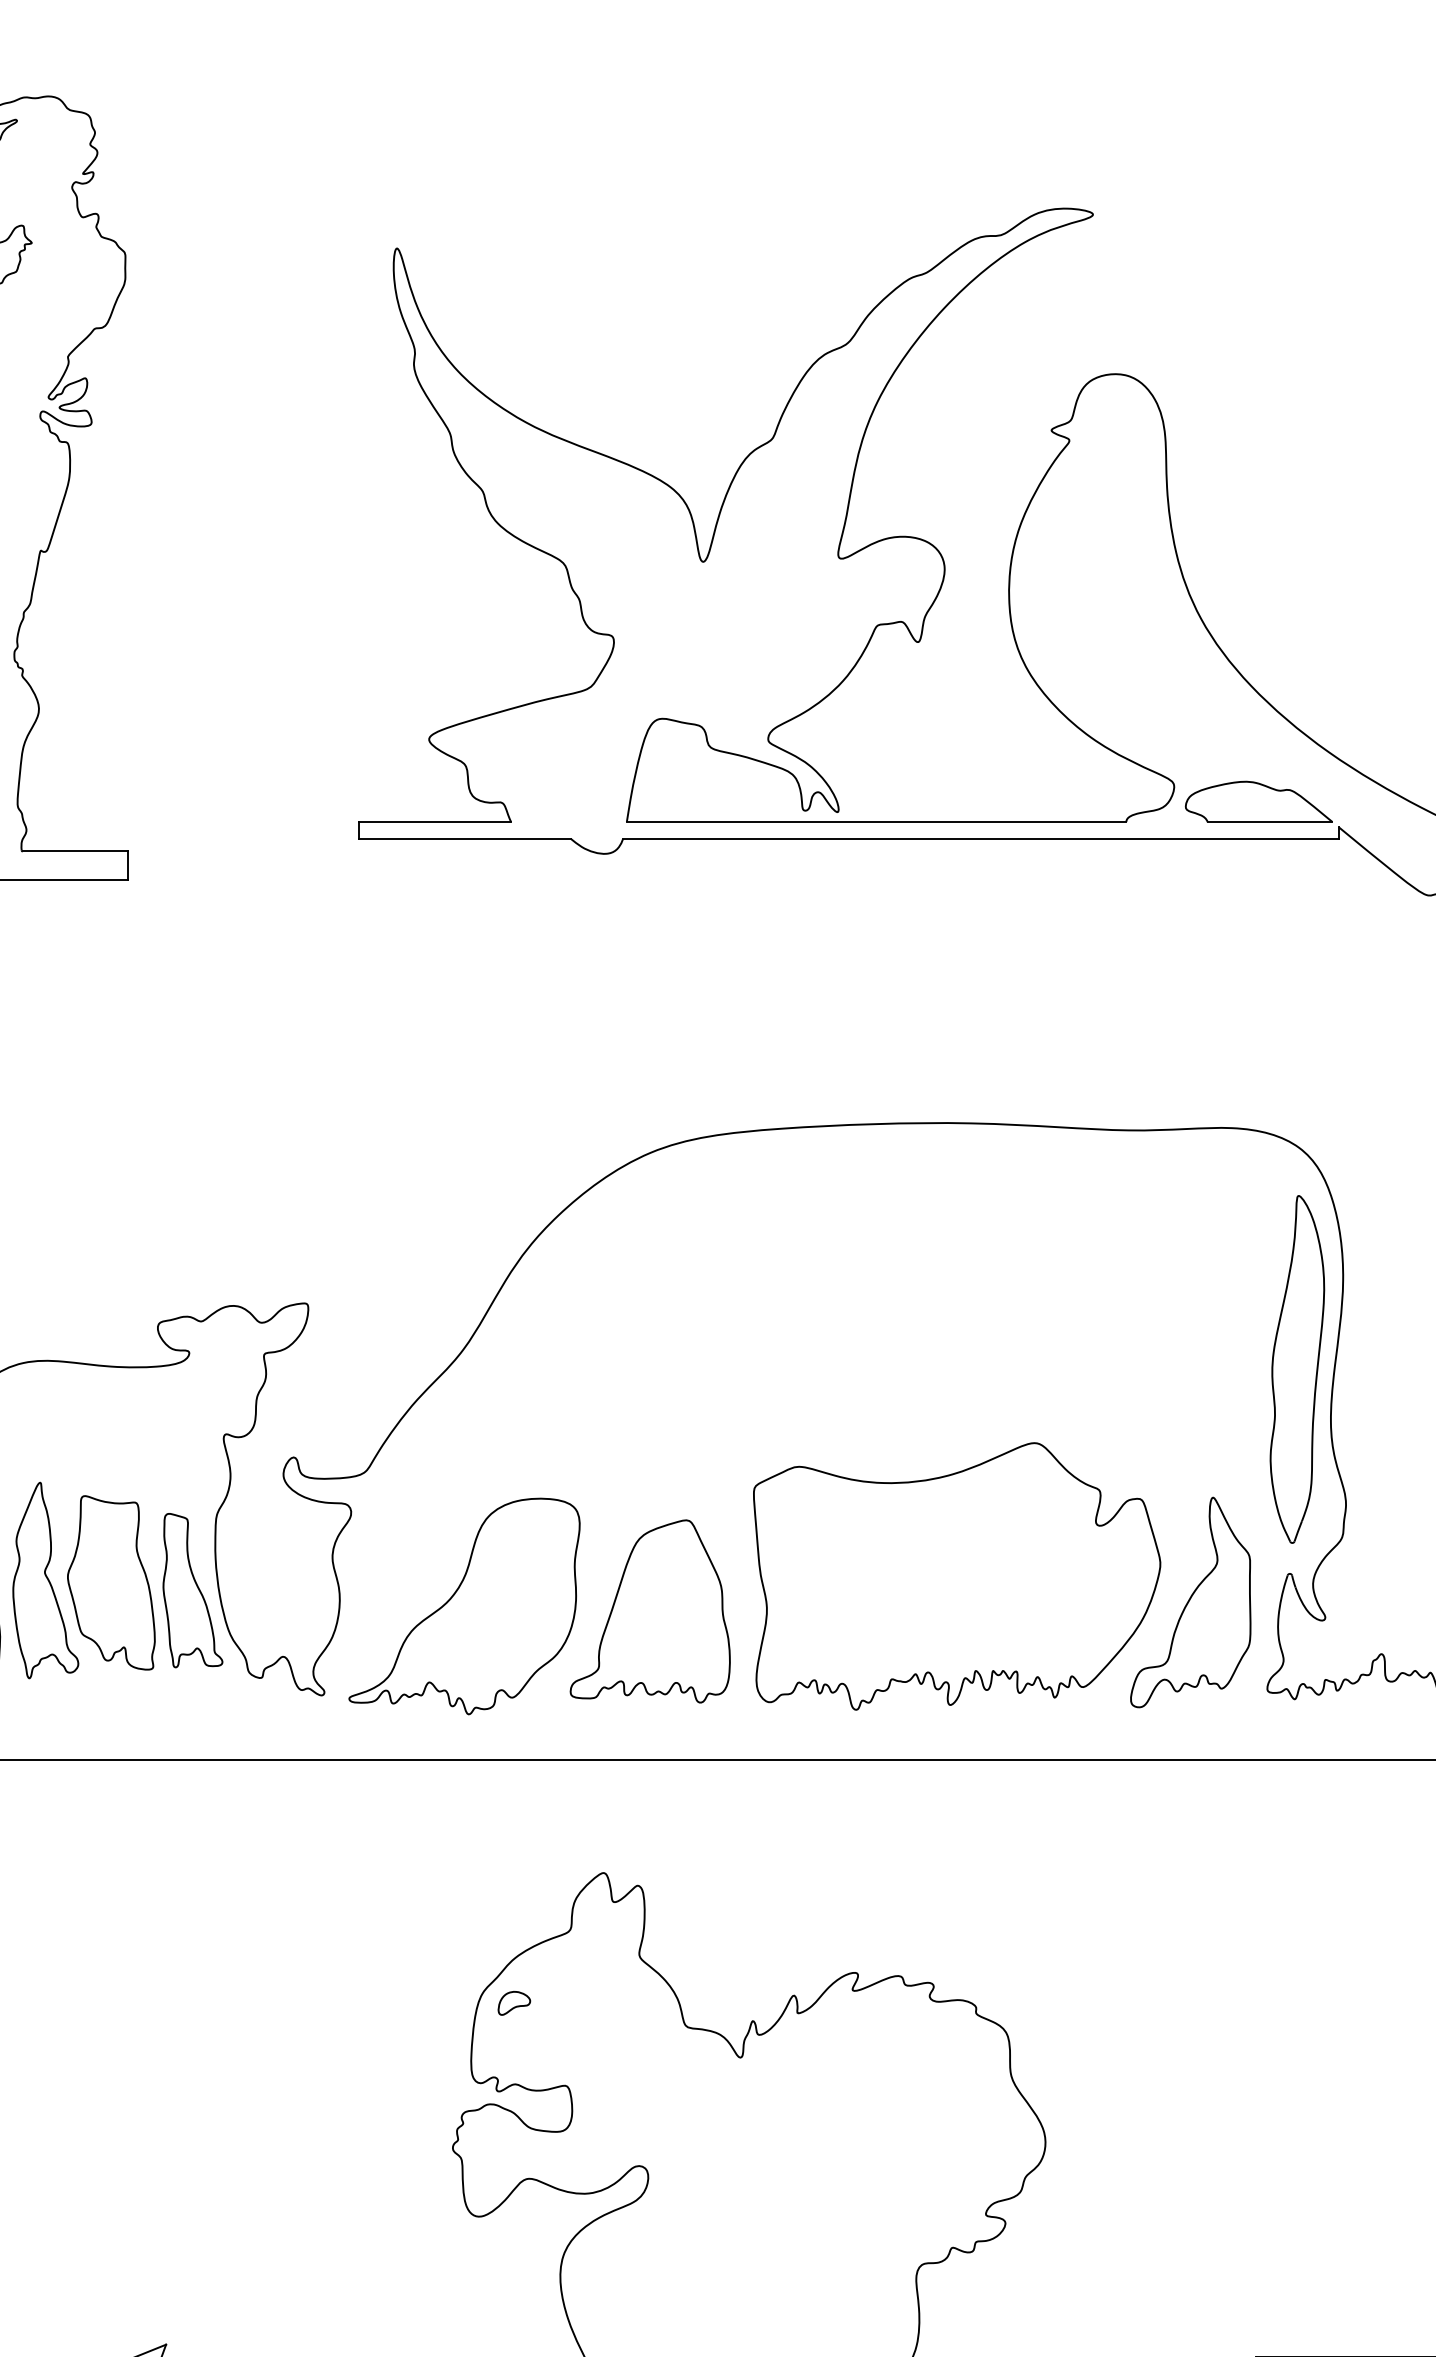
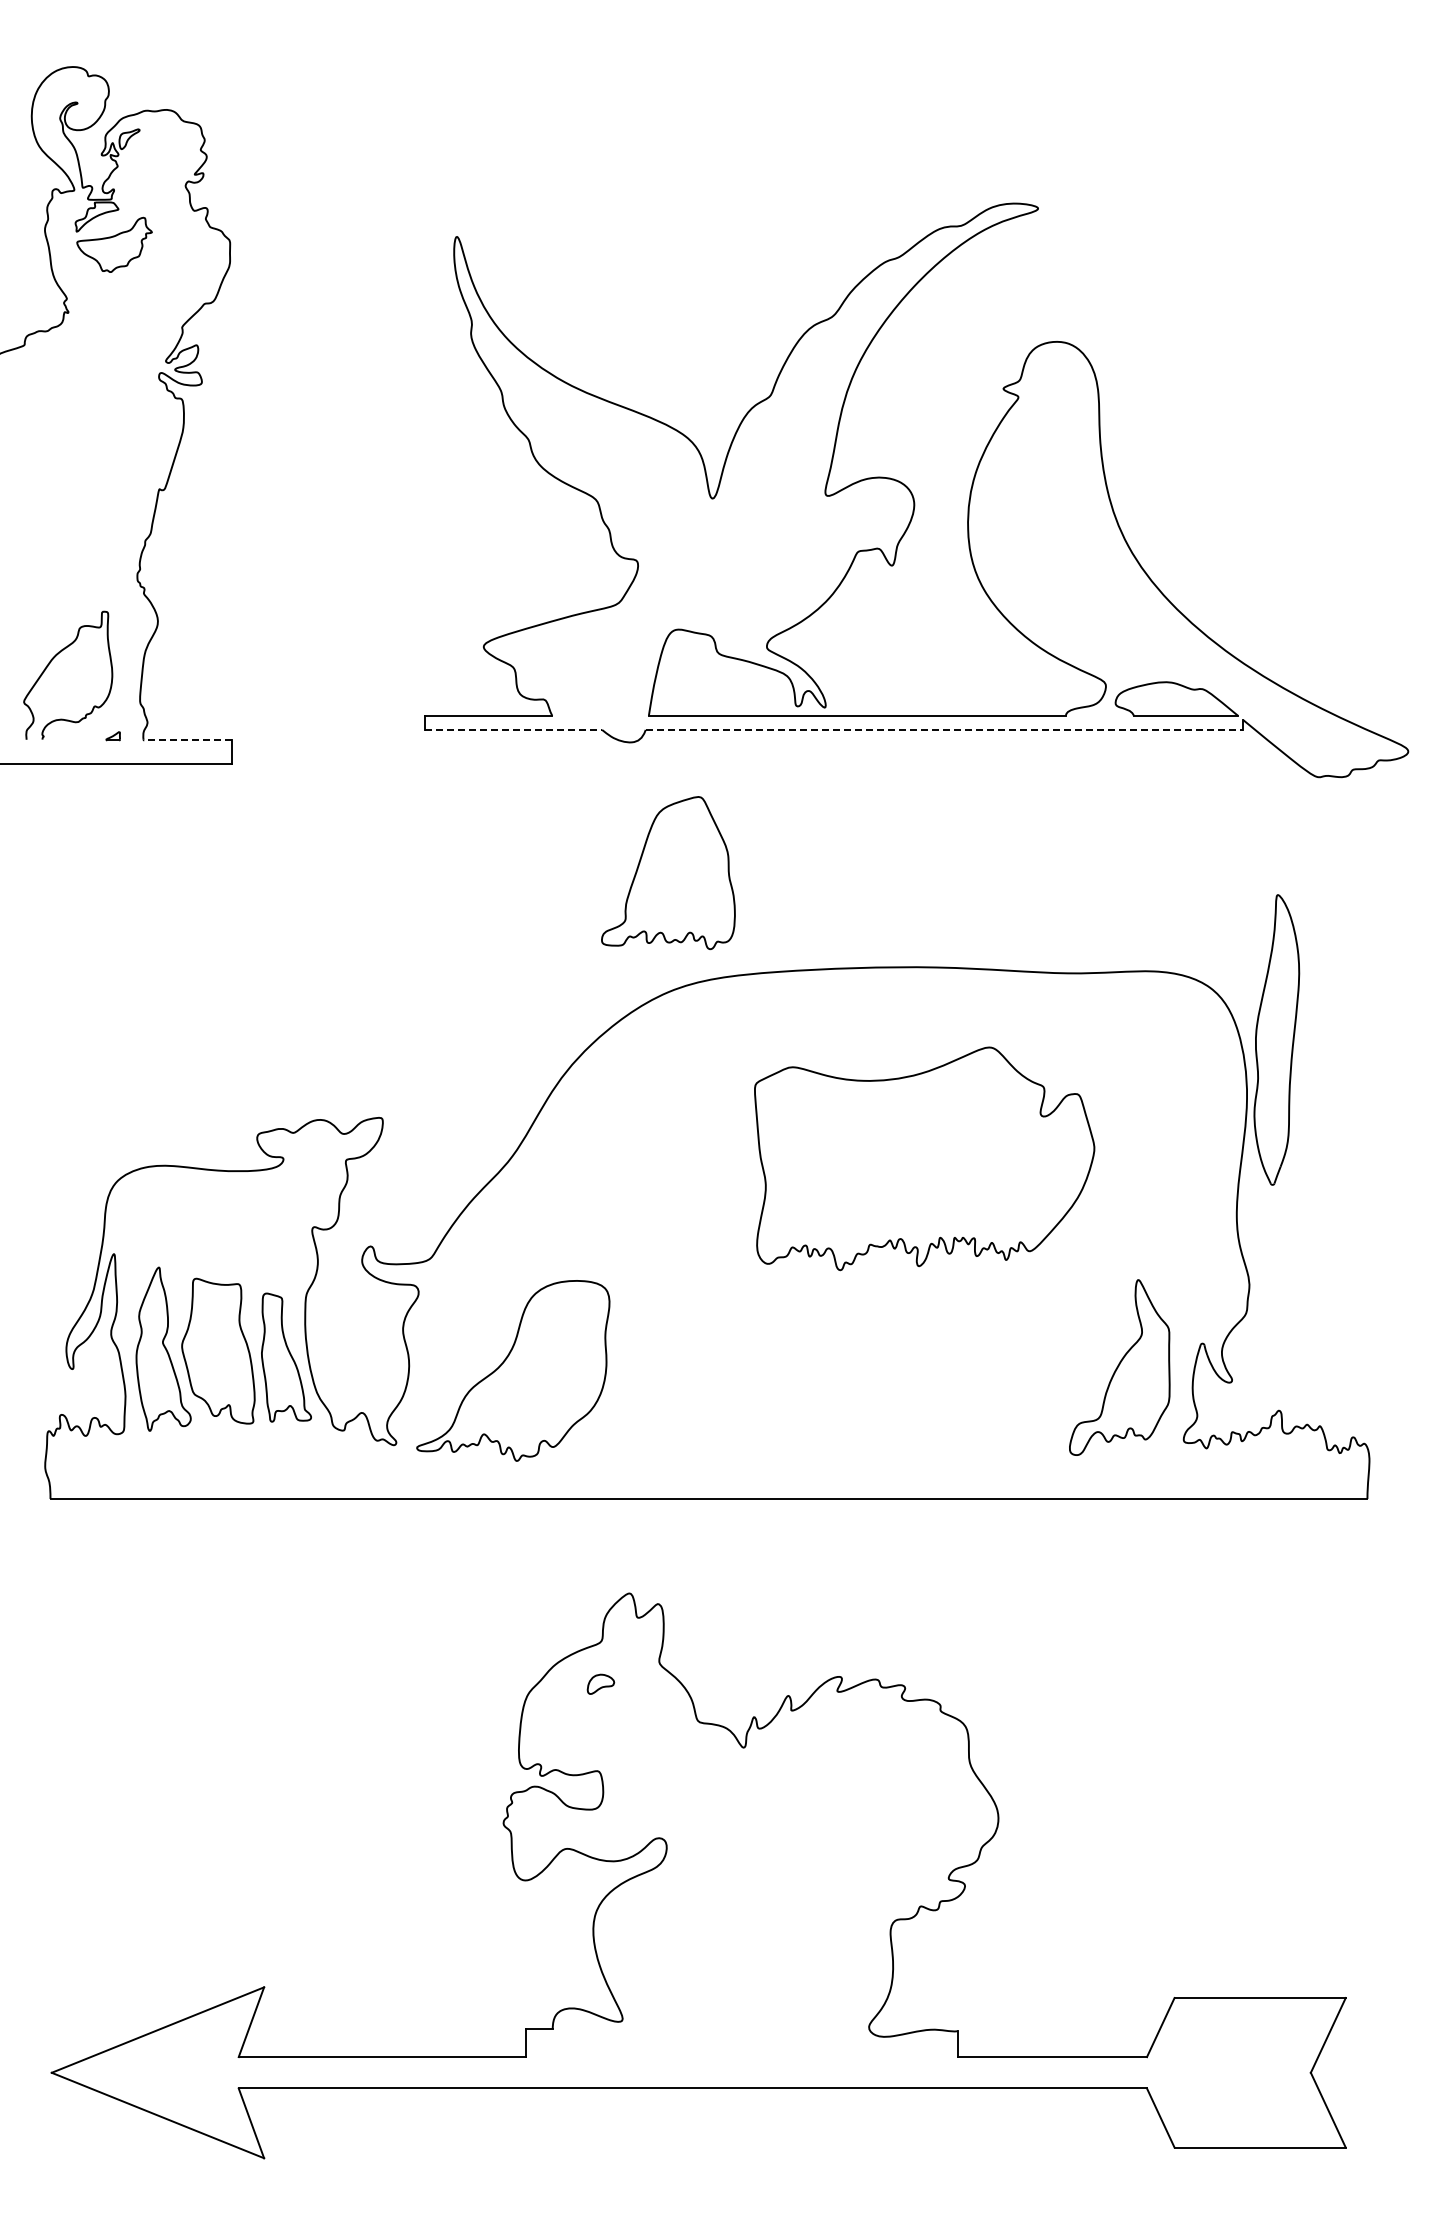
line: (464, 838) -> (513, 729), solid -> dashed
line: (980, 838) -> (944, 729), solid -> dashed
line: (75, 851) -> (188, 740), solid -> dashed
part: (1297, 1368) -> (1276, 1039), moved
part: (956, 1576) -> (924, 1158), moved
part: (650, 1611) -> (668, 873), moved
part: (513, 2002) -> (600, 1683), moved

